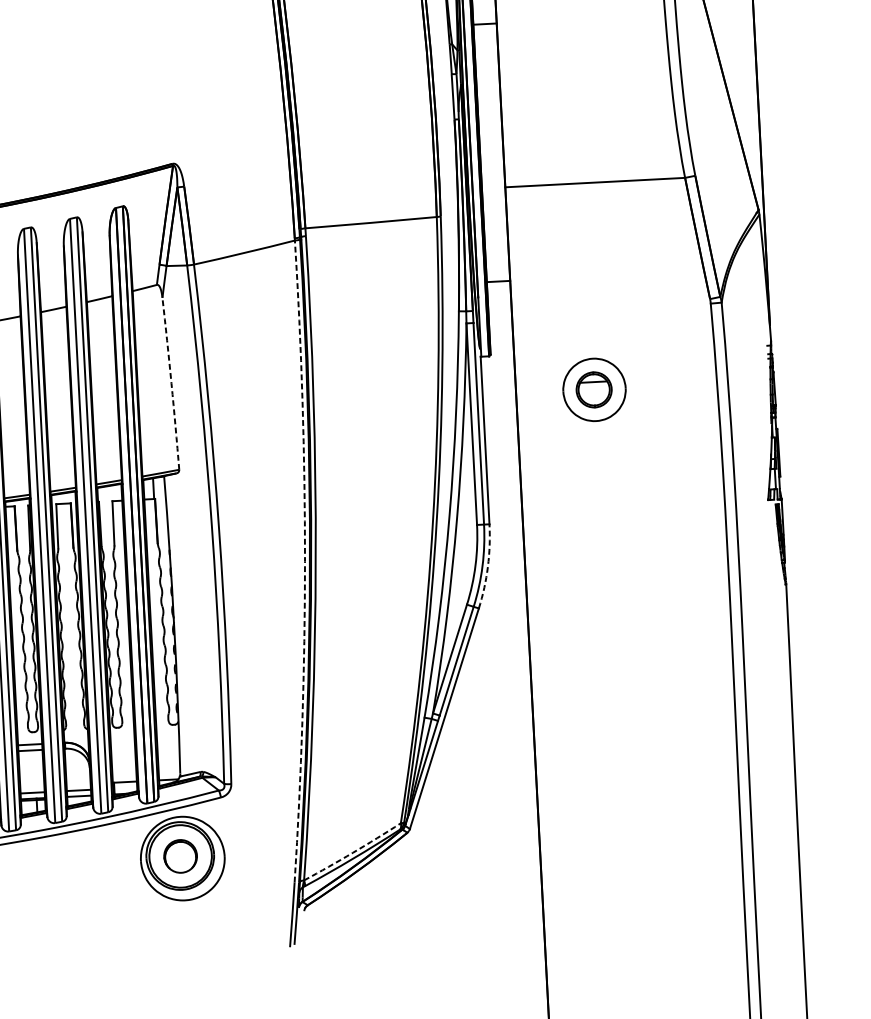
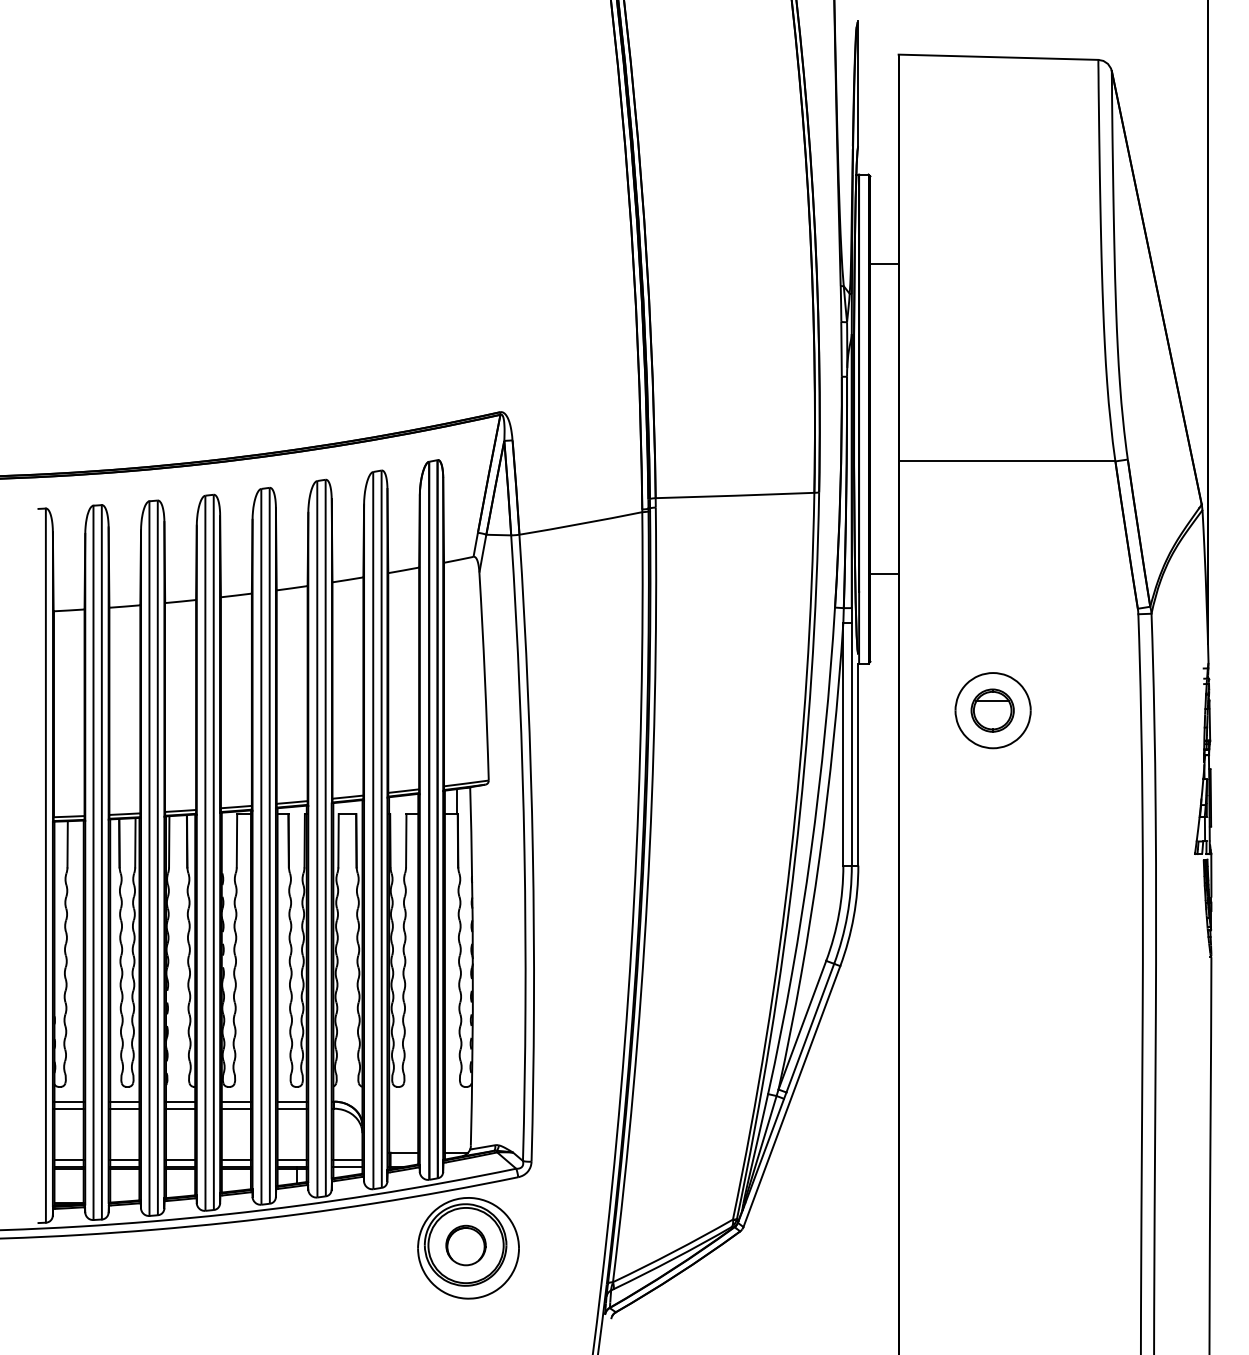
arc: (171, 383) -> (484, 676), dashed -> solid
arc: (305, 561) -> (634, 898), dashed -> solid
arc: (487, 566) -> (853, 916), dashed -> solid
arc: (352, 853) -> (673, 1252), dashed -> solid

